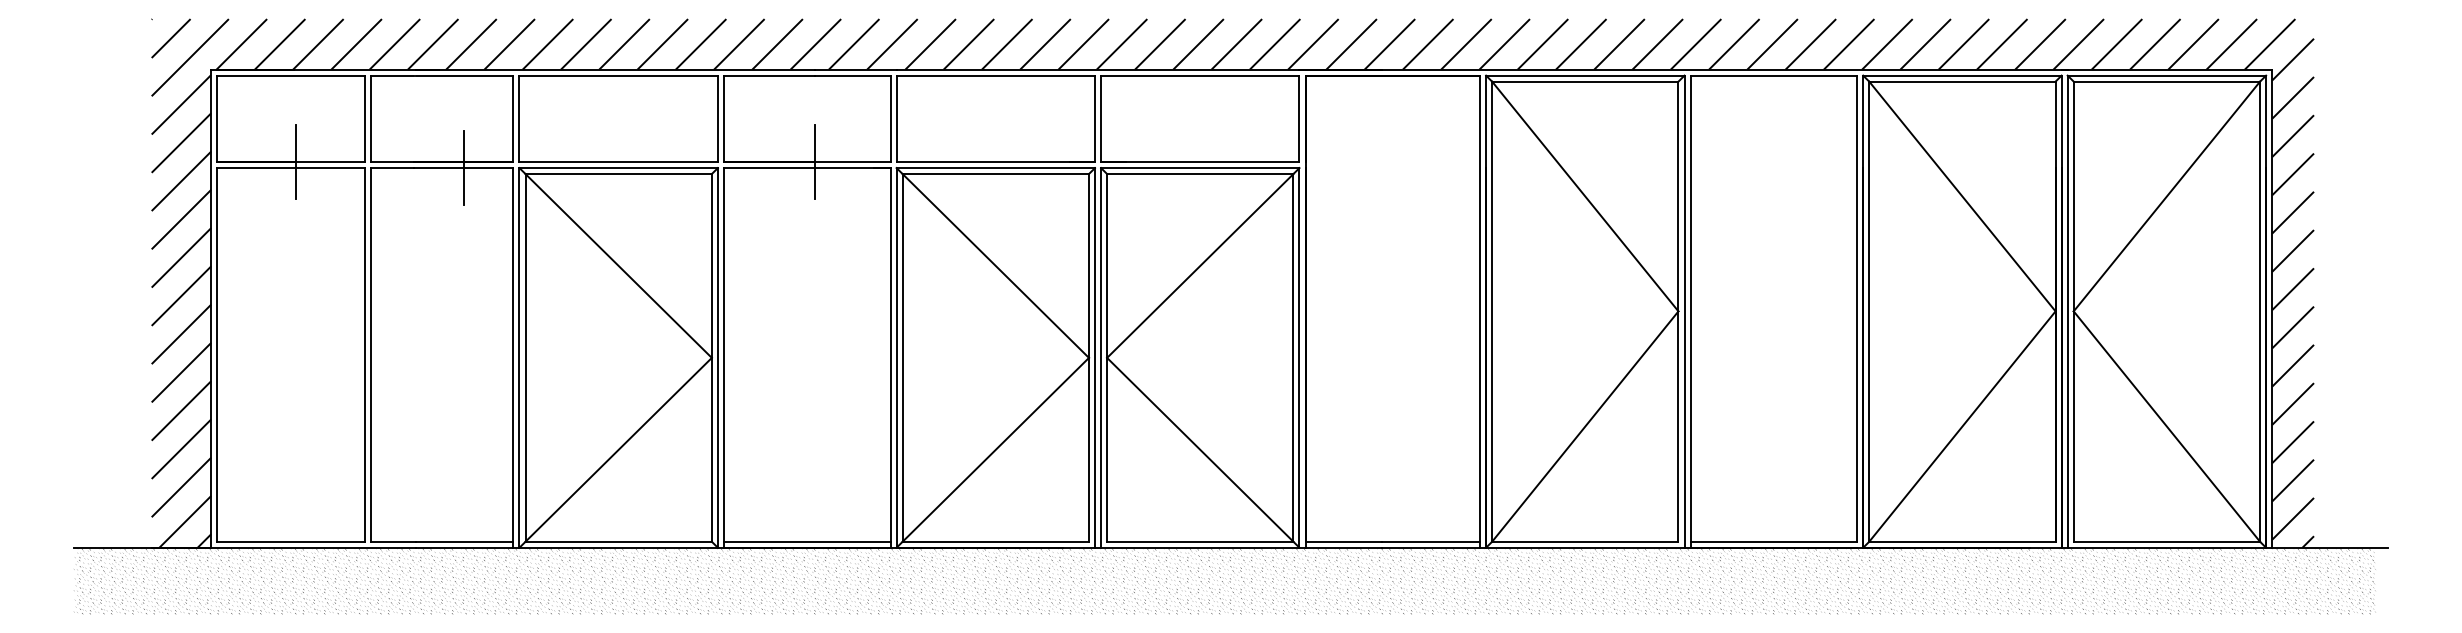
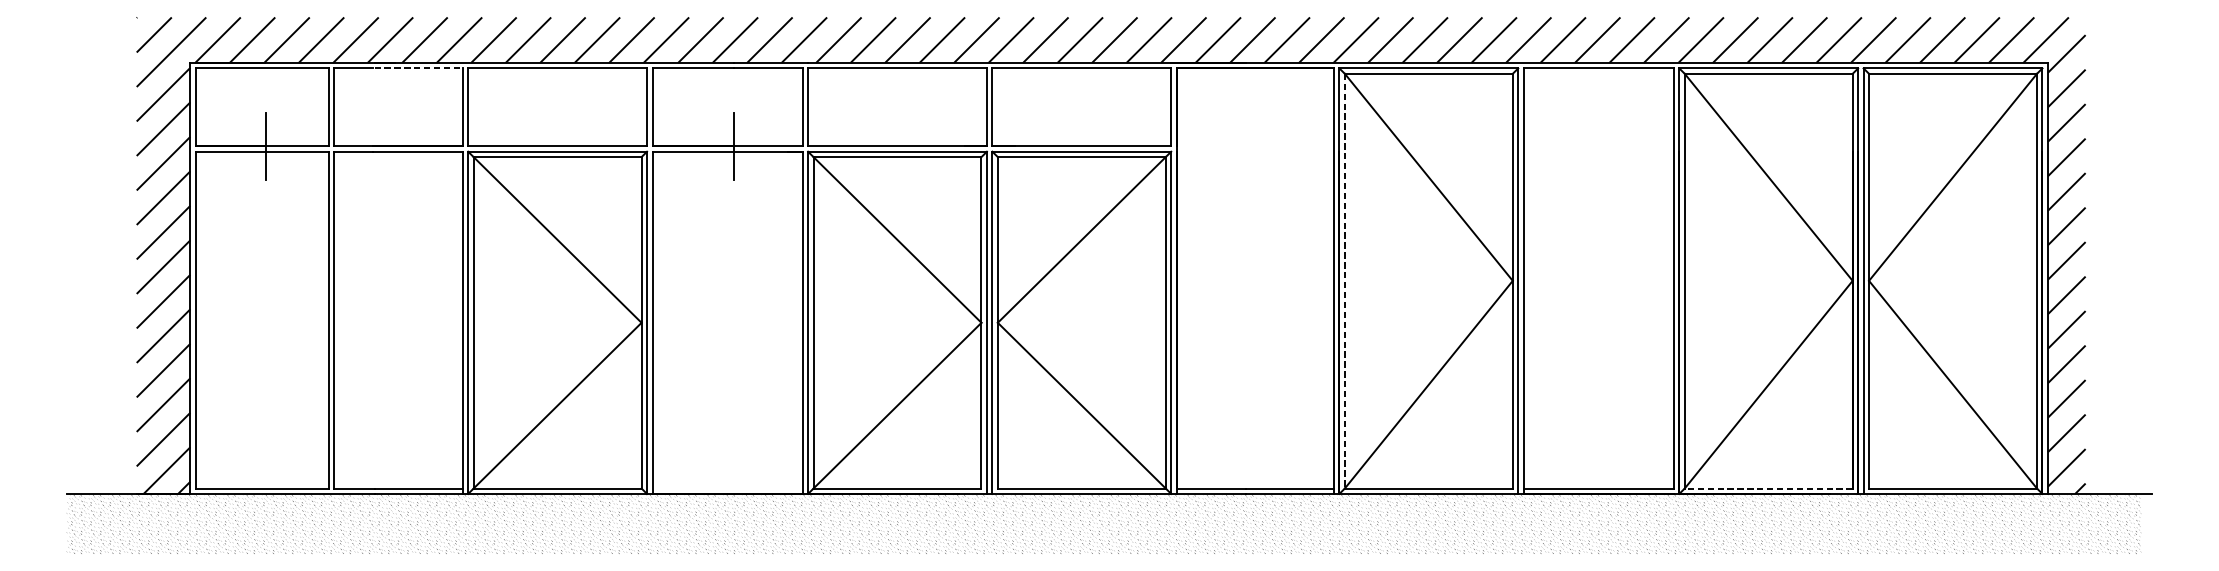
line: (464, 75) -> (418, 68), solid -> dashed
line: (463, 167) -> (417, 151), removed
line: (1492, 312) -> (1345, 281), solid -> dashed
line: (806, 541) -> (726, 488), removed
line: (1961, 541) -> (1767, 488), solid -> dashed

